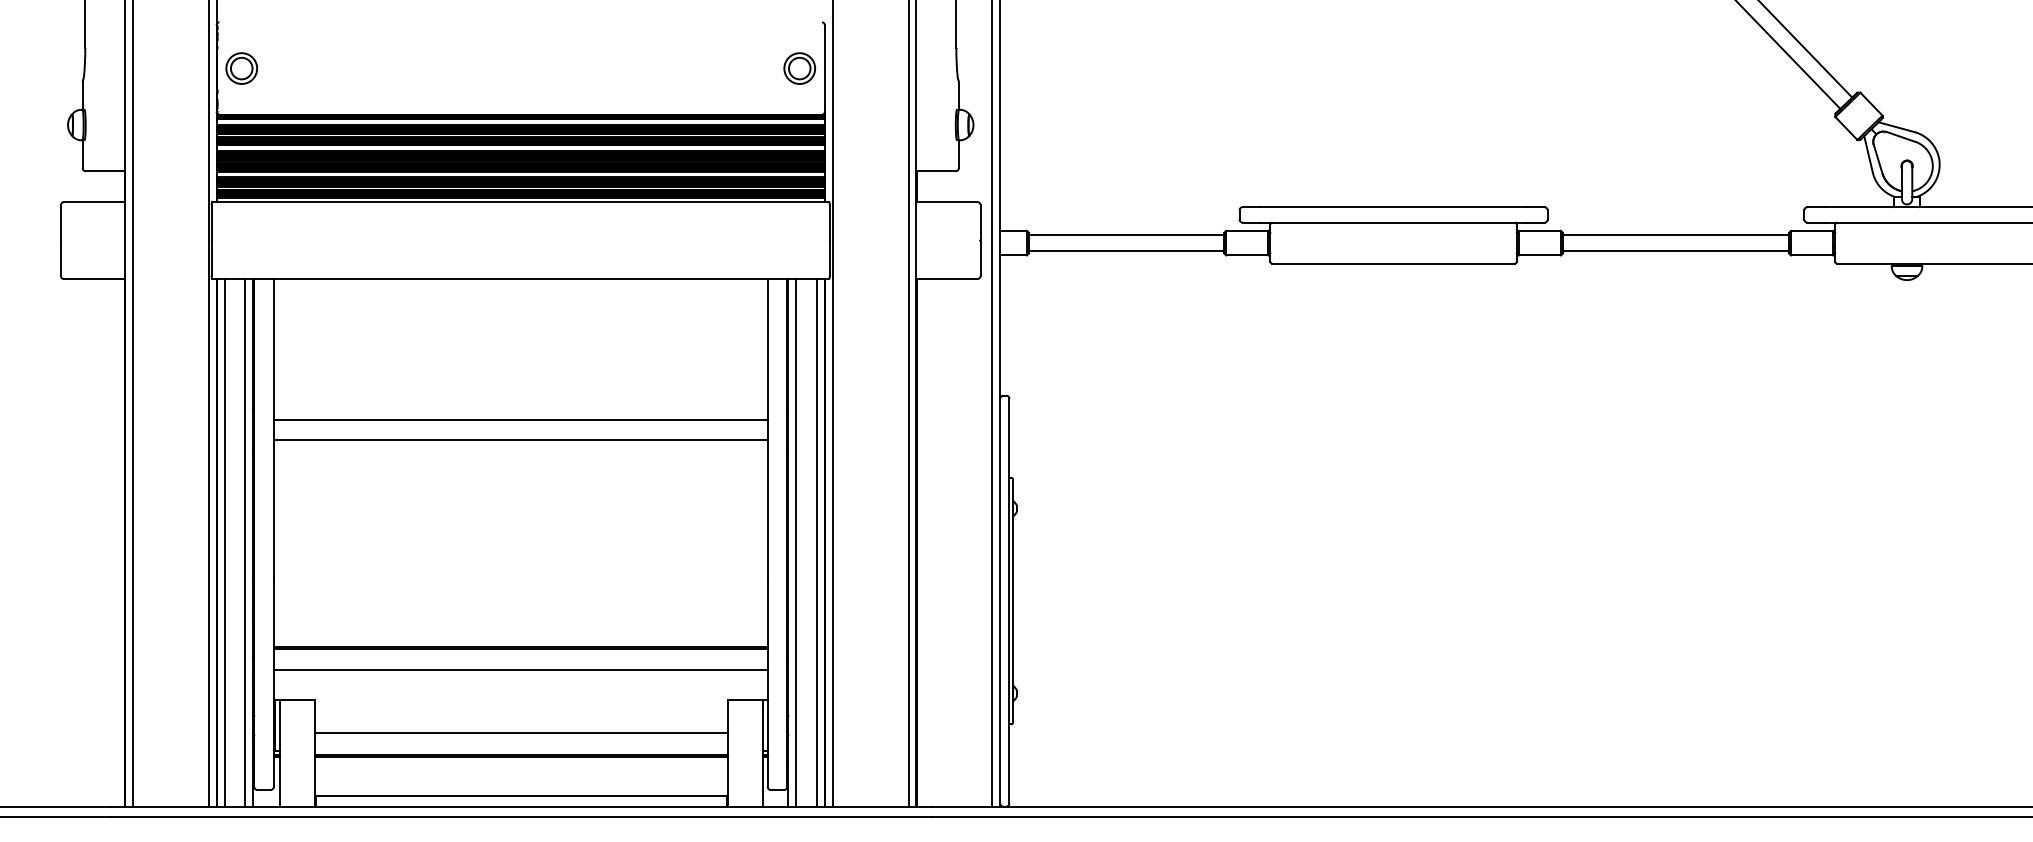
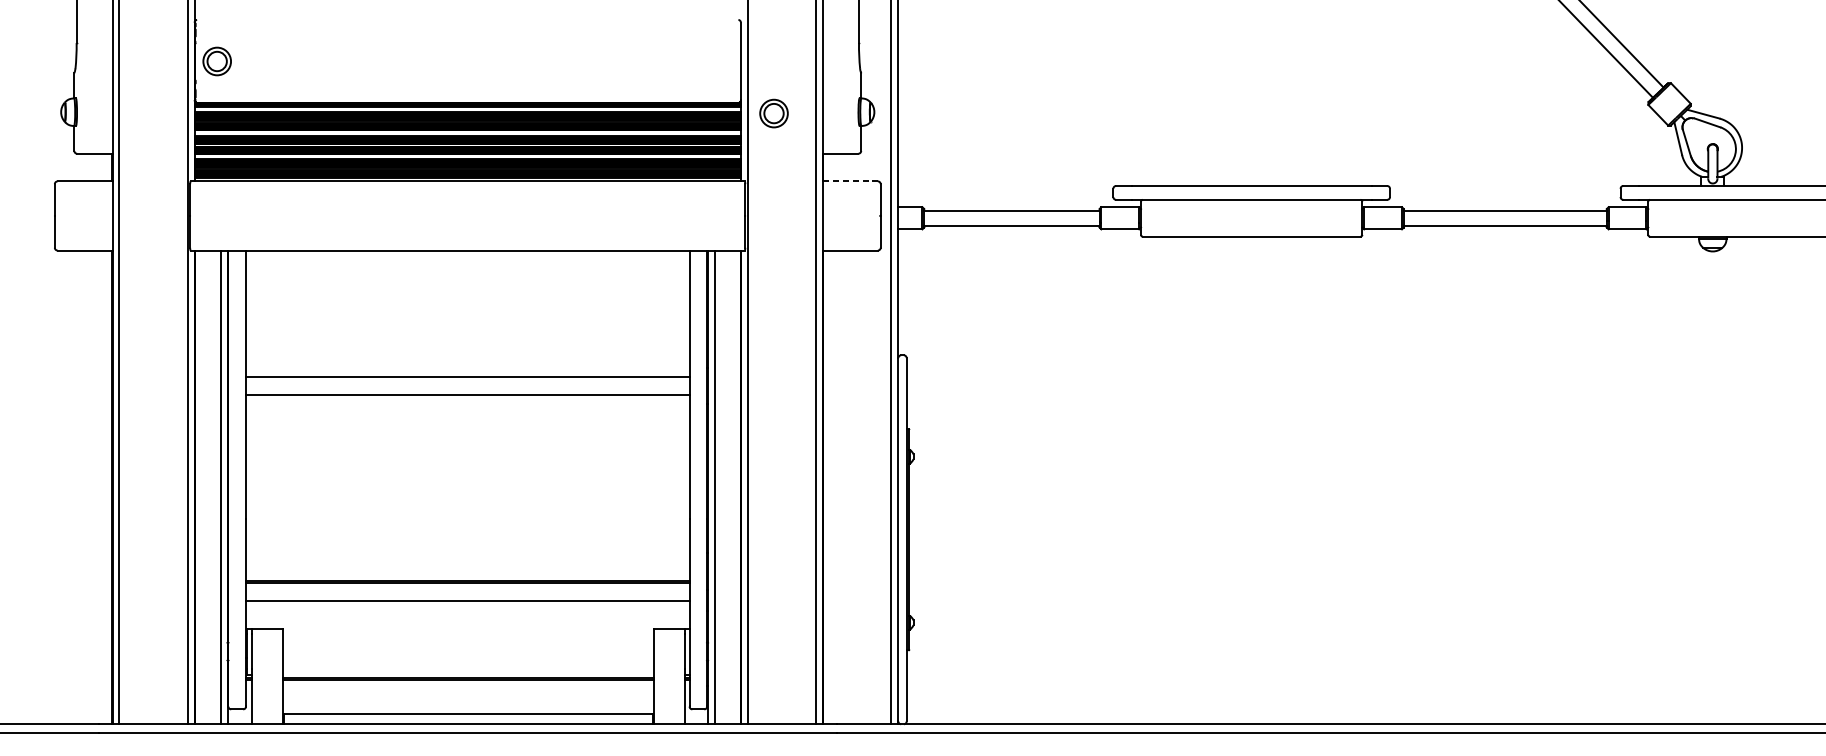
part: (799, 68) -> (773, 113), moved
line: (946, 202) -> (850, 181), solid -> dashed
line: (224, 542) -> (201, 487), removed
line: (816, 542) -> (733, 487), removed
line: (520, 733) -> (467, 658), removed

